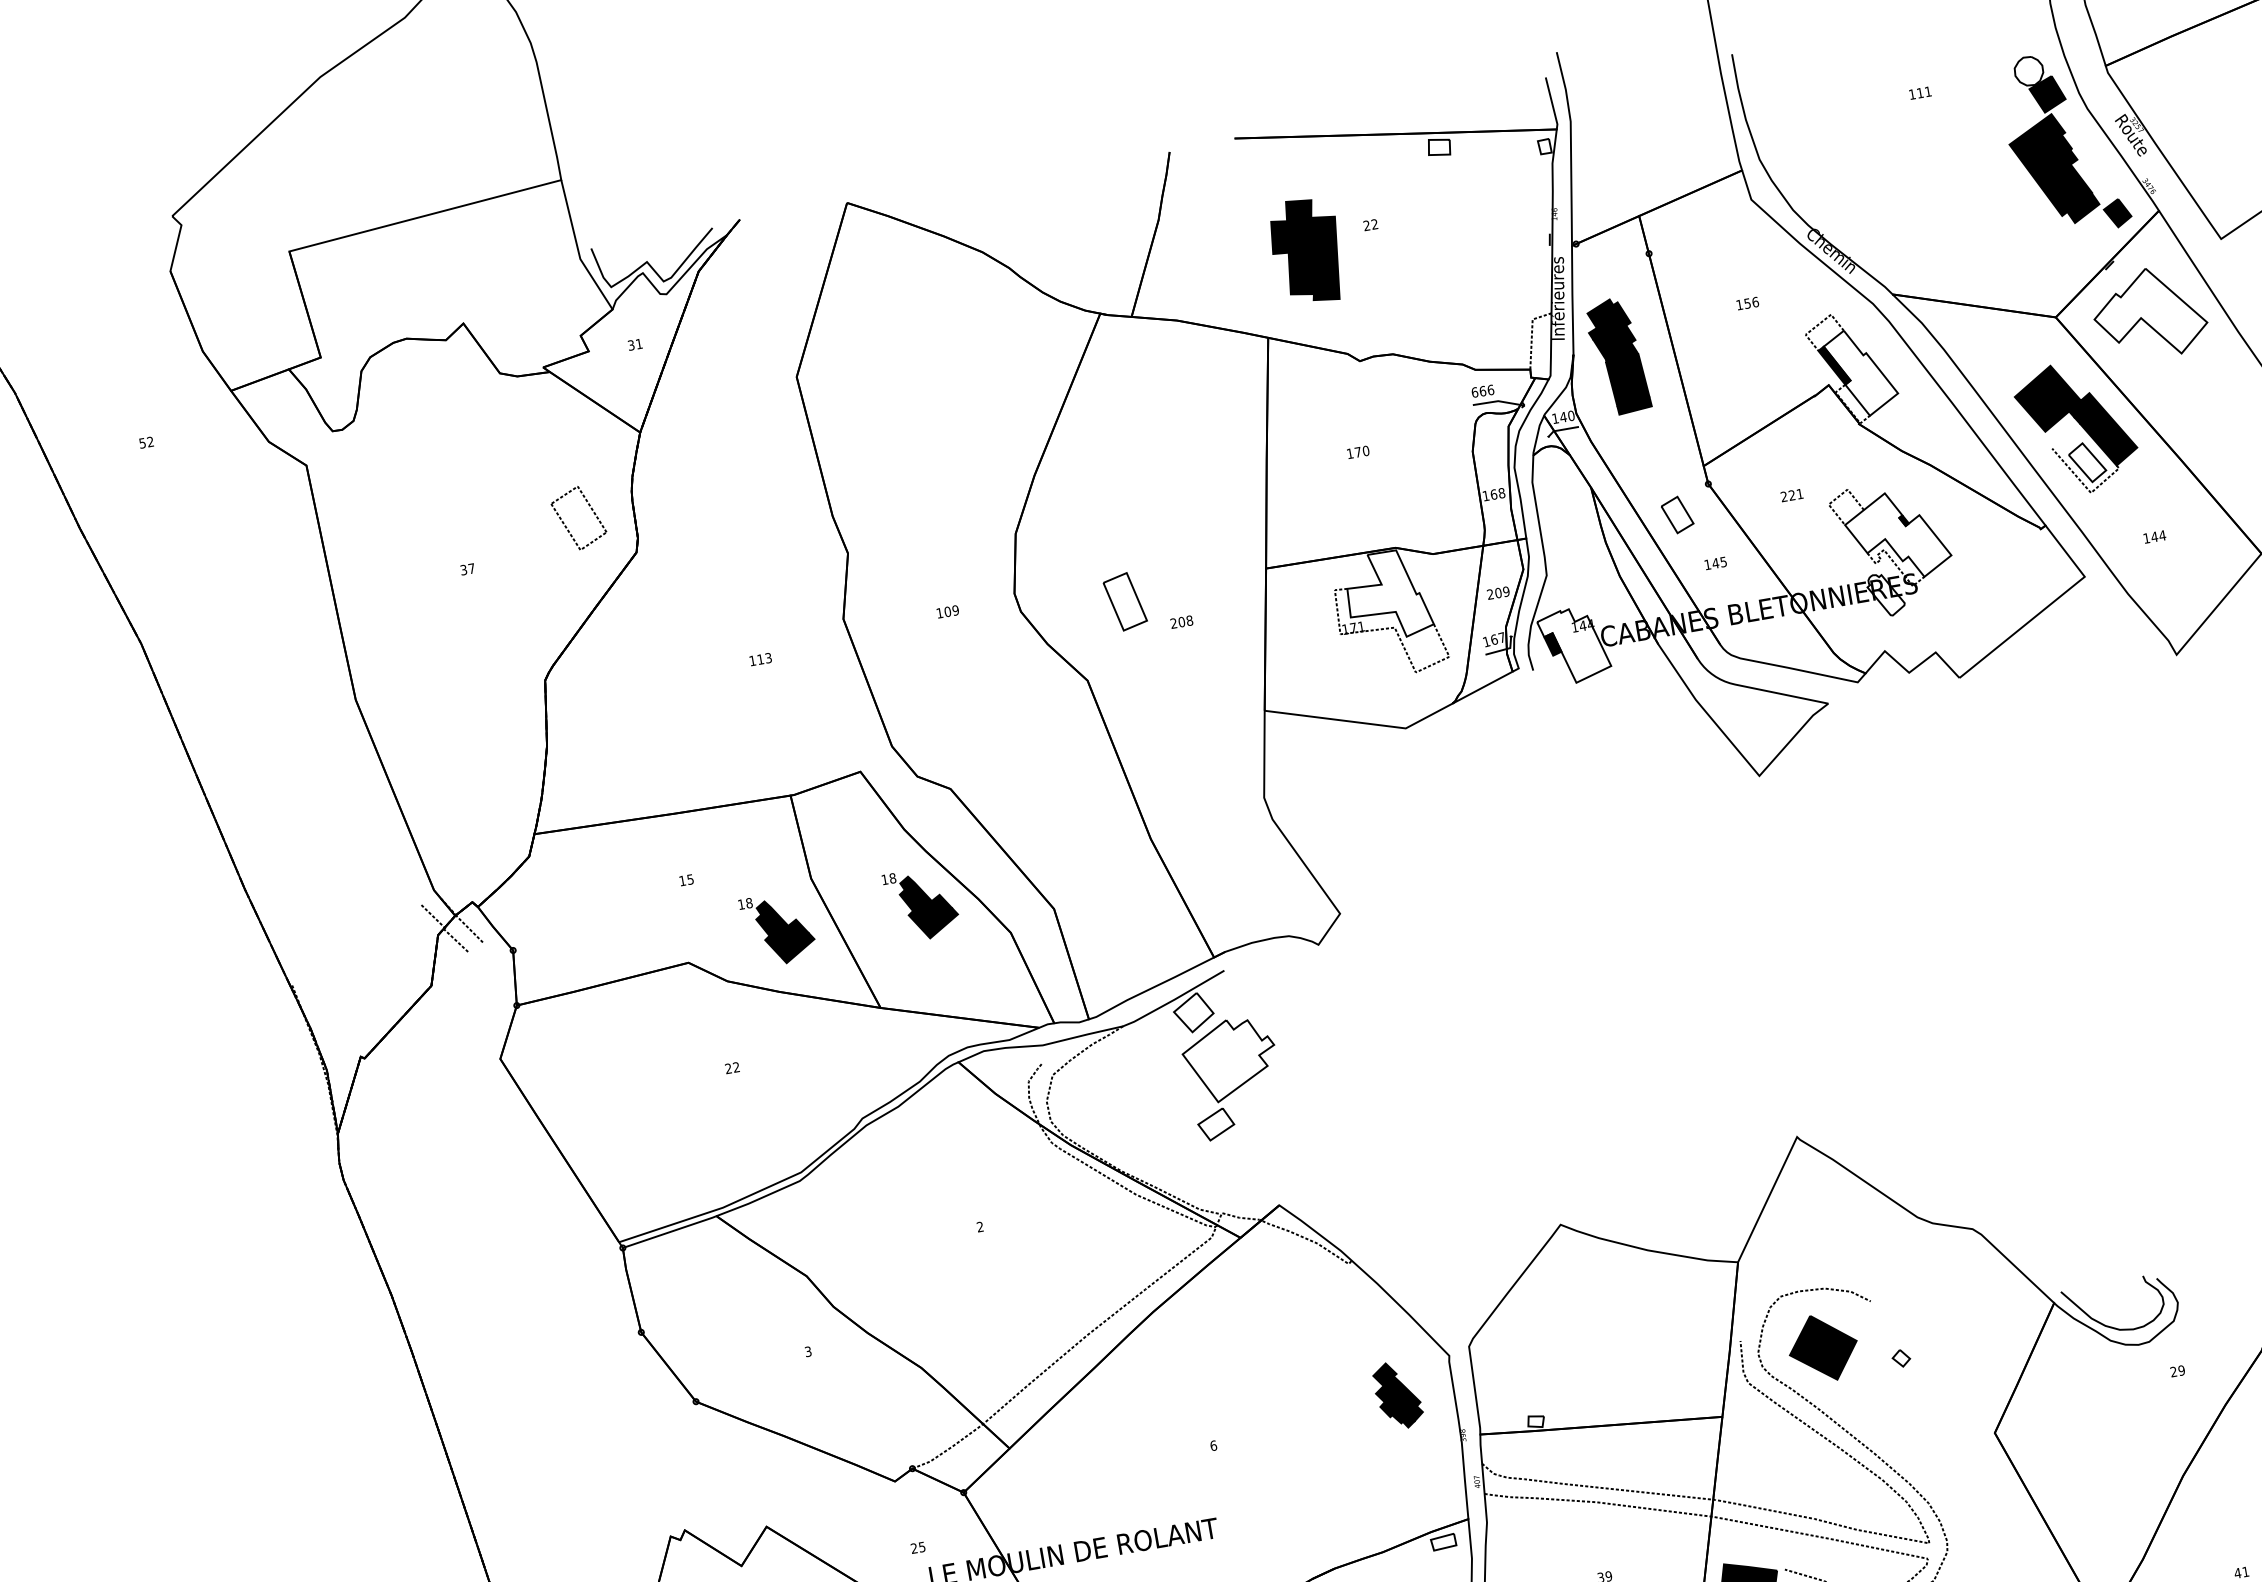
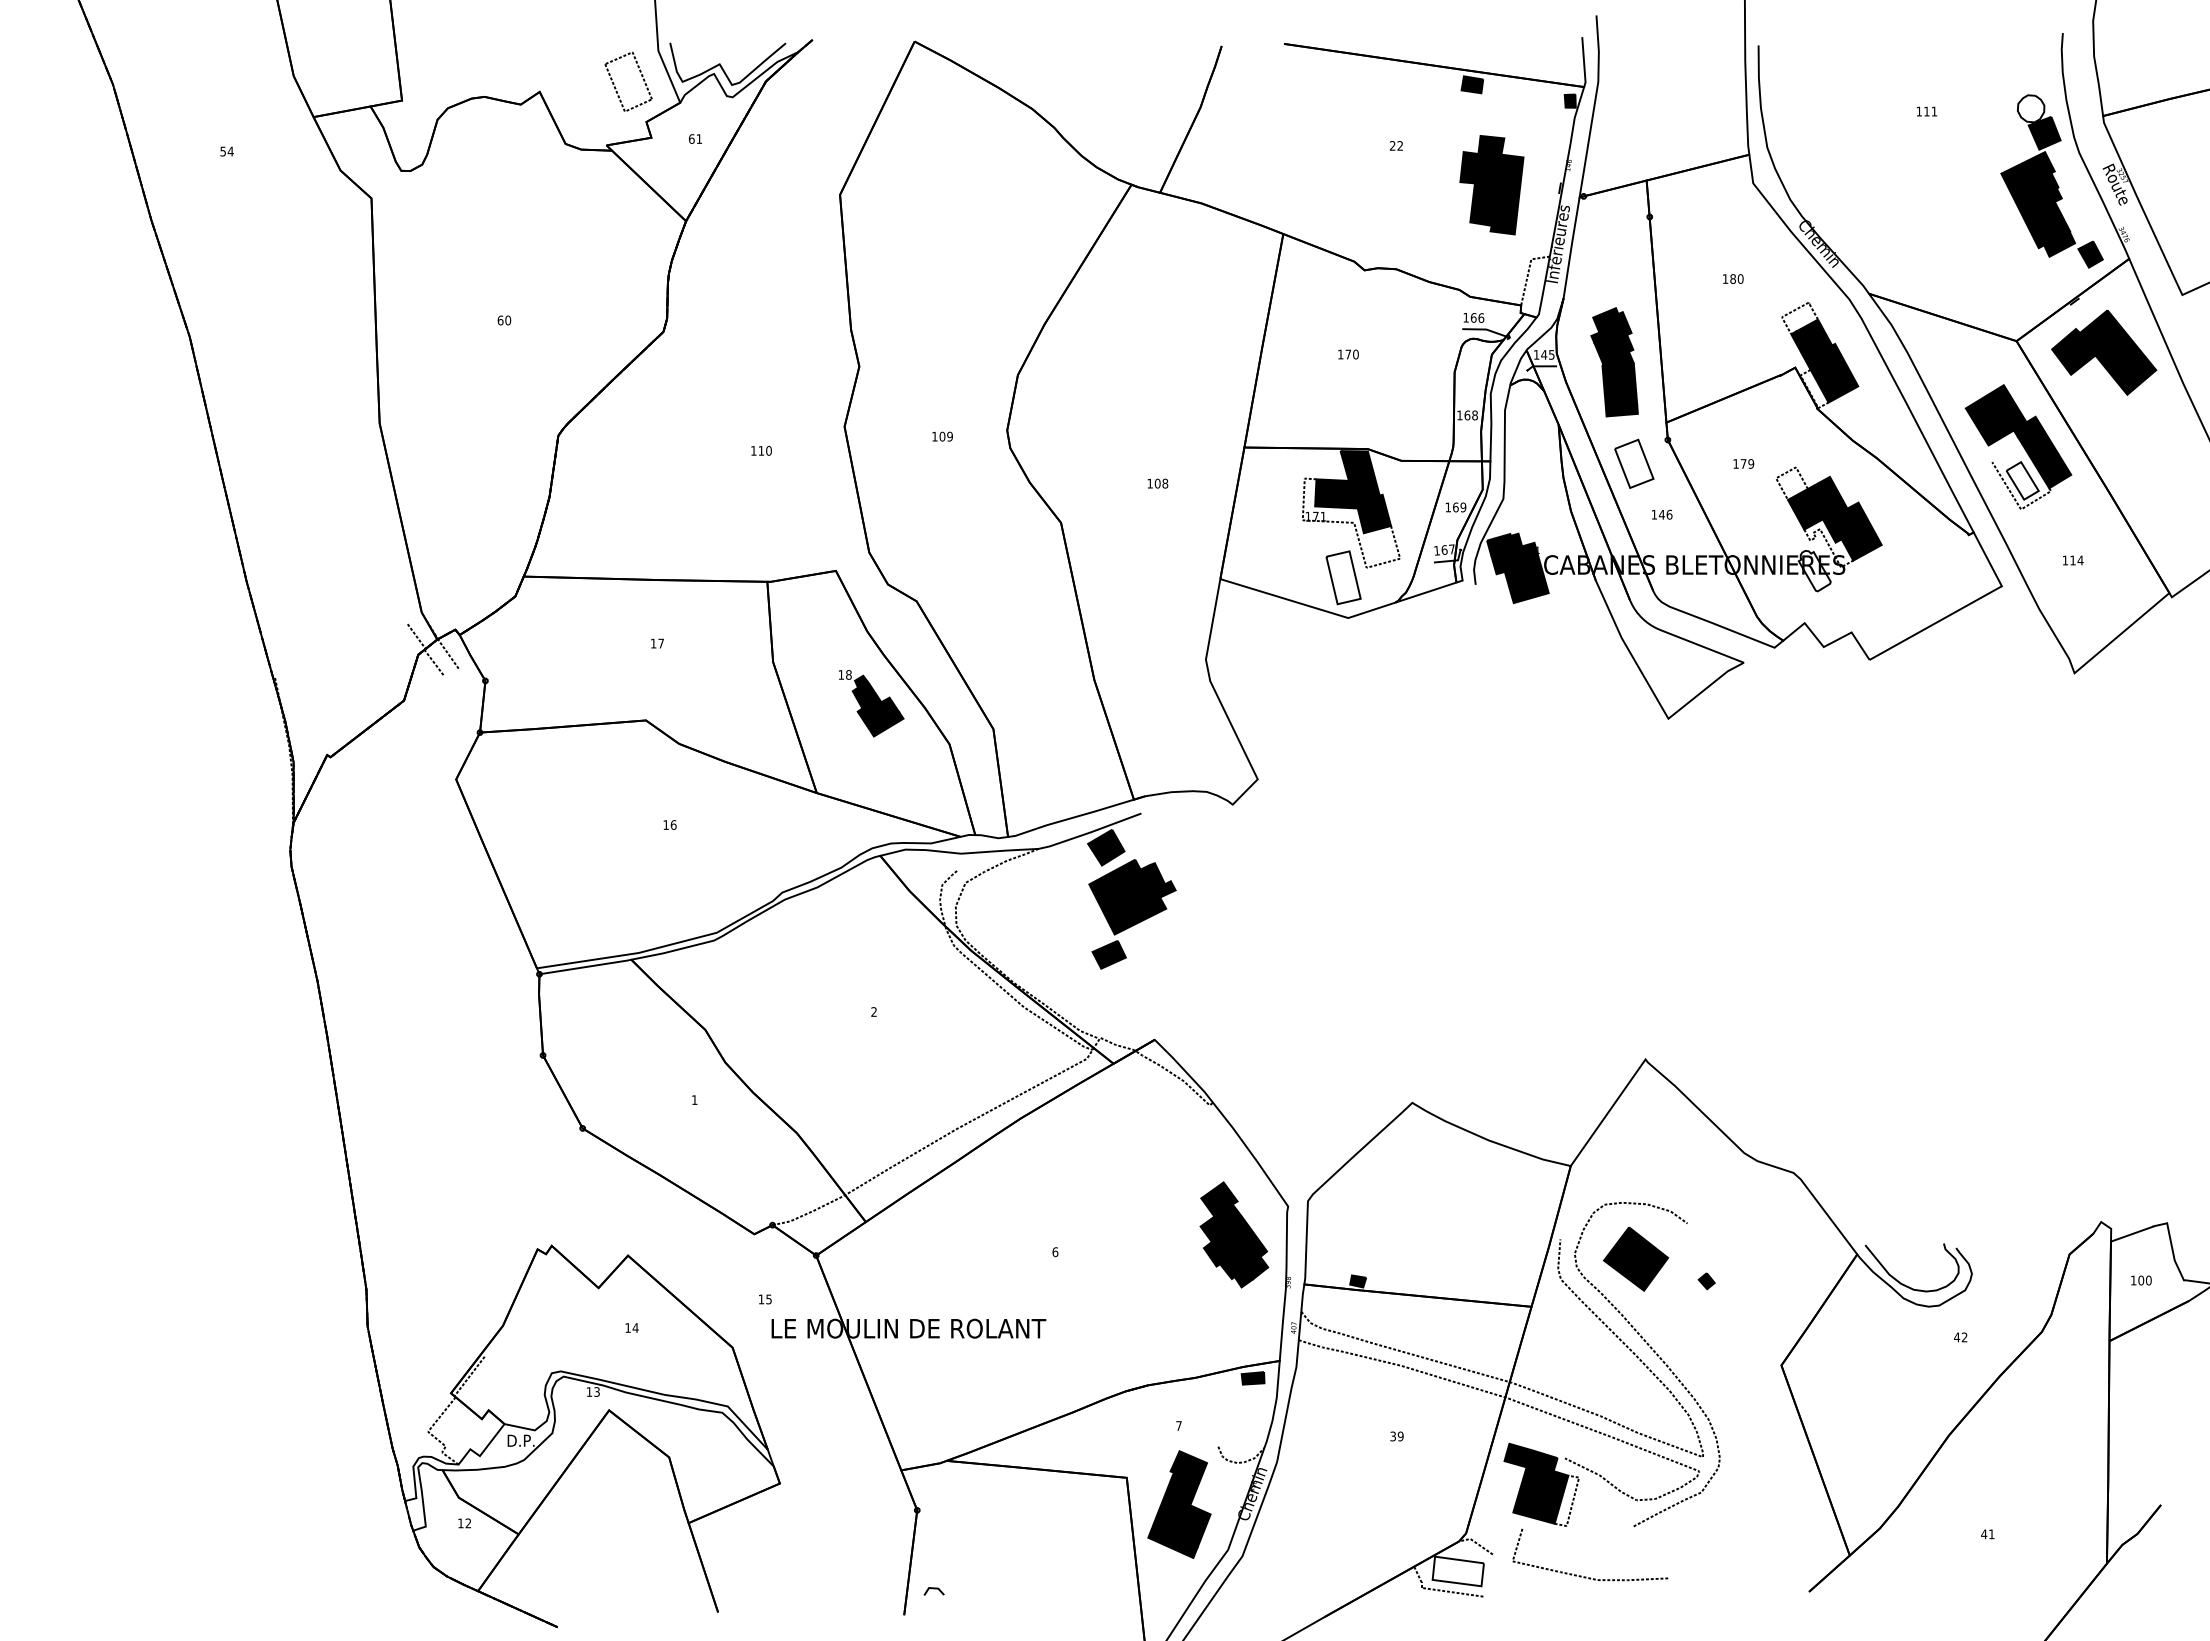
fill: (1439, 146) -> (1472, 84), added
fill: (1543, 146) -> (1569, 100), added
part: (1306, 251) -> (1491, 185), moved
text: (1751, 302) -> (1736, 278), 156 -> 180
fill: (2149, 313) -> (2104, 352), added
text: (630, 344) -> (691, 138), 31 -> 61
part: (1618, 356) -> (1614, 362), moved
fill: (1861, 371) -> (1827, 360), added
text: (1475, 392) -> (1466, 317), 666 -> 166
text: (1570, 415) -> (1551, 354), 140 -> 145
text: (150, 441) -> (230, 151), 52 -> 54
text: (1791, 494) -> (1743, 463), 221 -> 179
part: (1677, 514) -> (1634, 463), size x1.43
part: (567, 527) -> (616, 88), moved
fill: (1897, 536) -> (1834, 518), added
text: (2154, 537) -> (2072, 560), 144 -> 114
text: (1723, 561) -> (1669, 514), 145 -> 146
text: (467, 569) -> (504, 320), 37 -> 60
text: (1493, 593) -> (1451, 507), 209 -> 169
fill: (1388, 595) -> (1353, 492), added
part: (1125, 601) -> (1343, 577), moved
text: (1173, 623) -> (1149, 483), 208 -> 108
fill: (1574, 645) -> (1517, 568), added
text: (768, 657) -> (768, 450), 113 -> 110
text: (689, 879) -> (660, 643), 15 -> 17
part: (778, 929) -> (734, 703), removed
fill: (1193, 1012) -> (1106, 847), added
fill: (1230, 1059) -> (1132, 896), added
text: (731, 1067) -> (669, 824), 22 -> 16
fill: (1215, 1124) -> (1108, 954), added
text: (807, 1351) -> (694, 1099), 3 -> 1
fill: (1901, 1358) -> (1706, 1281), added
text: (2177, 1371) -> (1960, 1337), 29 -> 42
part: (1398, 1394) -> (1234, 1234), size x1.67
fill: (1536, 1421) -> (1358, 1281), added
fill: (1443, 1542) -> (1252, 1378), added
text: (913, 1548) -> (760, 1299), 25 -> 15

